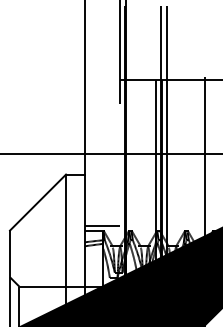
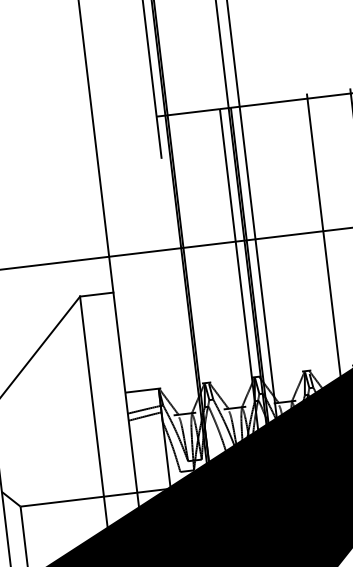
line: (102, 226) -> (156, 381), removed

